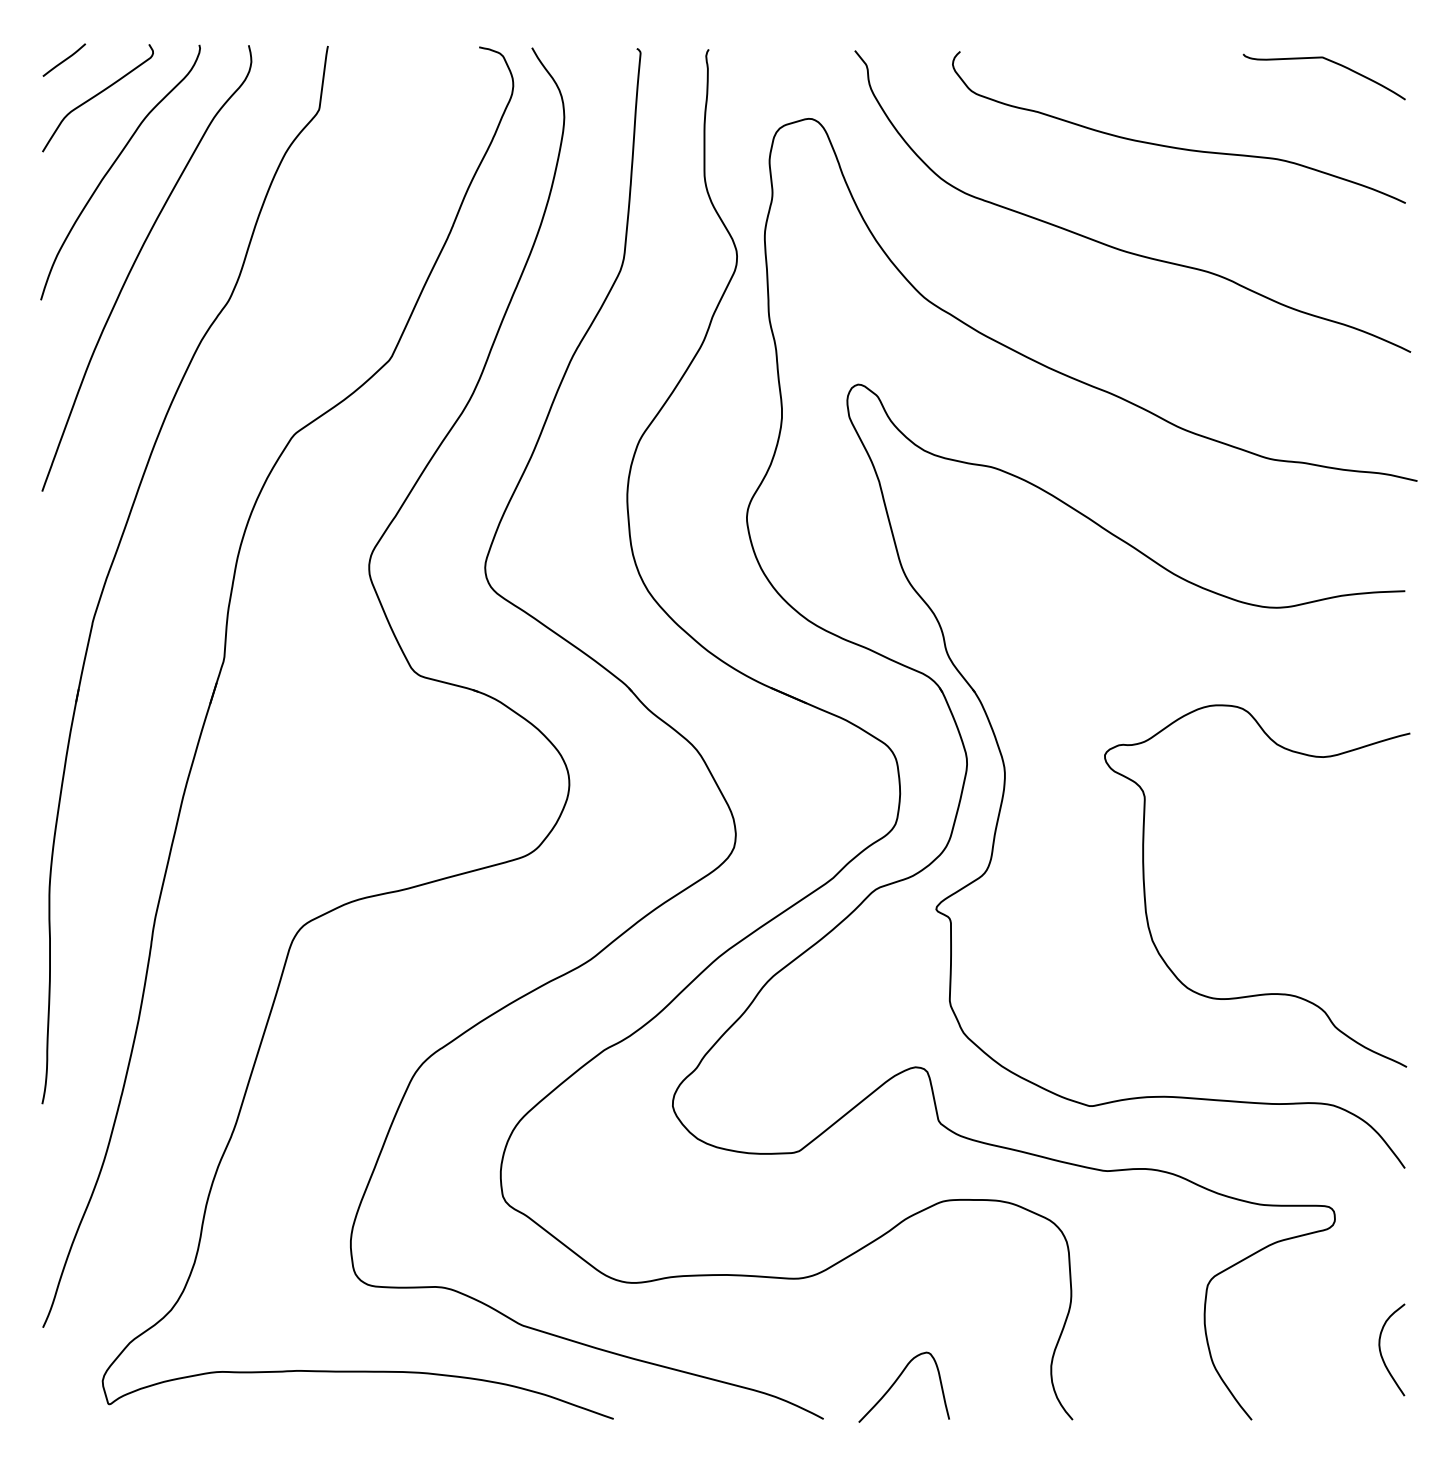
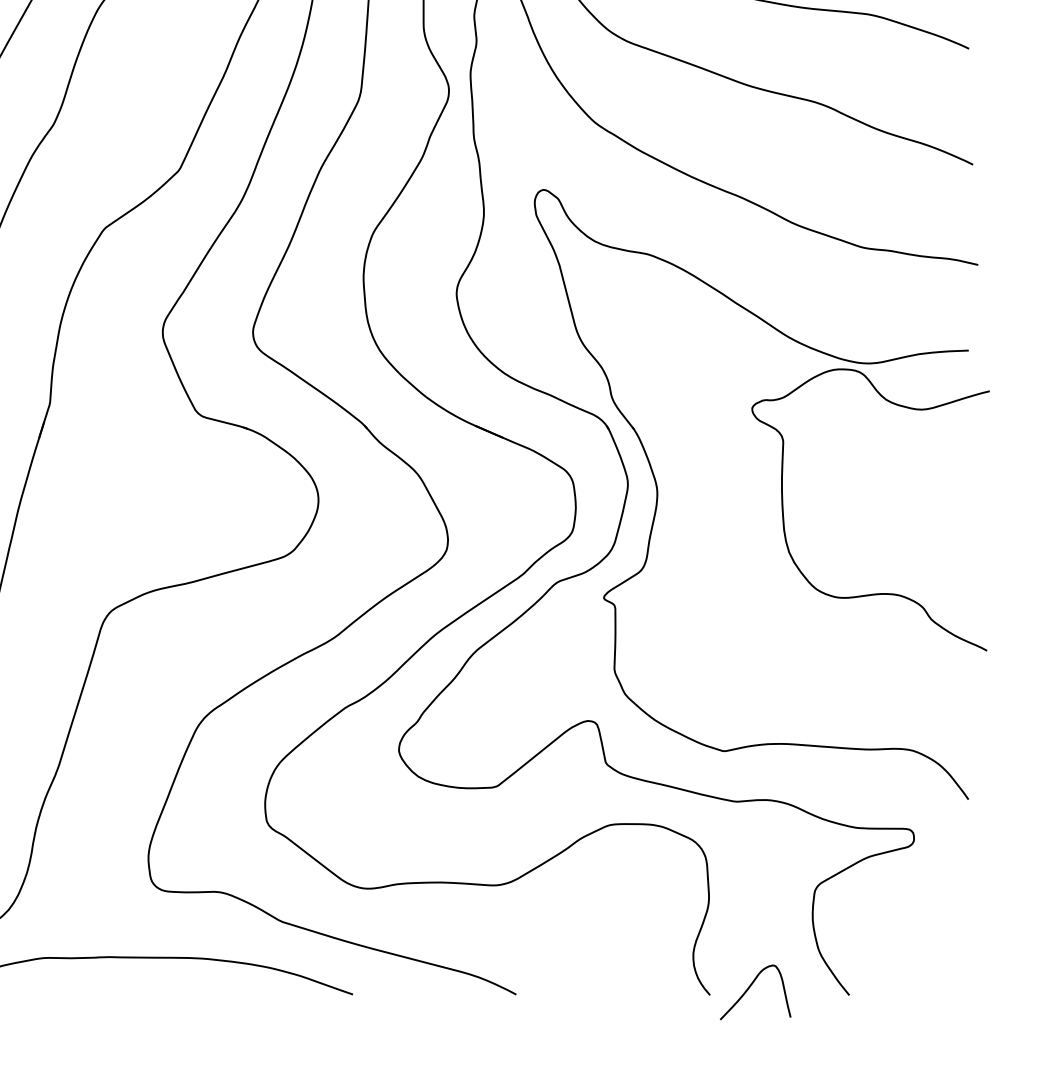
curve: (1262, 993) -> (874, 593), moved
curve: (1381, 1351) -> (950, 942), removed
curve: (897, 1380) -> (750, 987), moved

